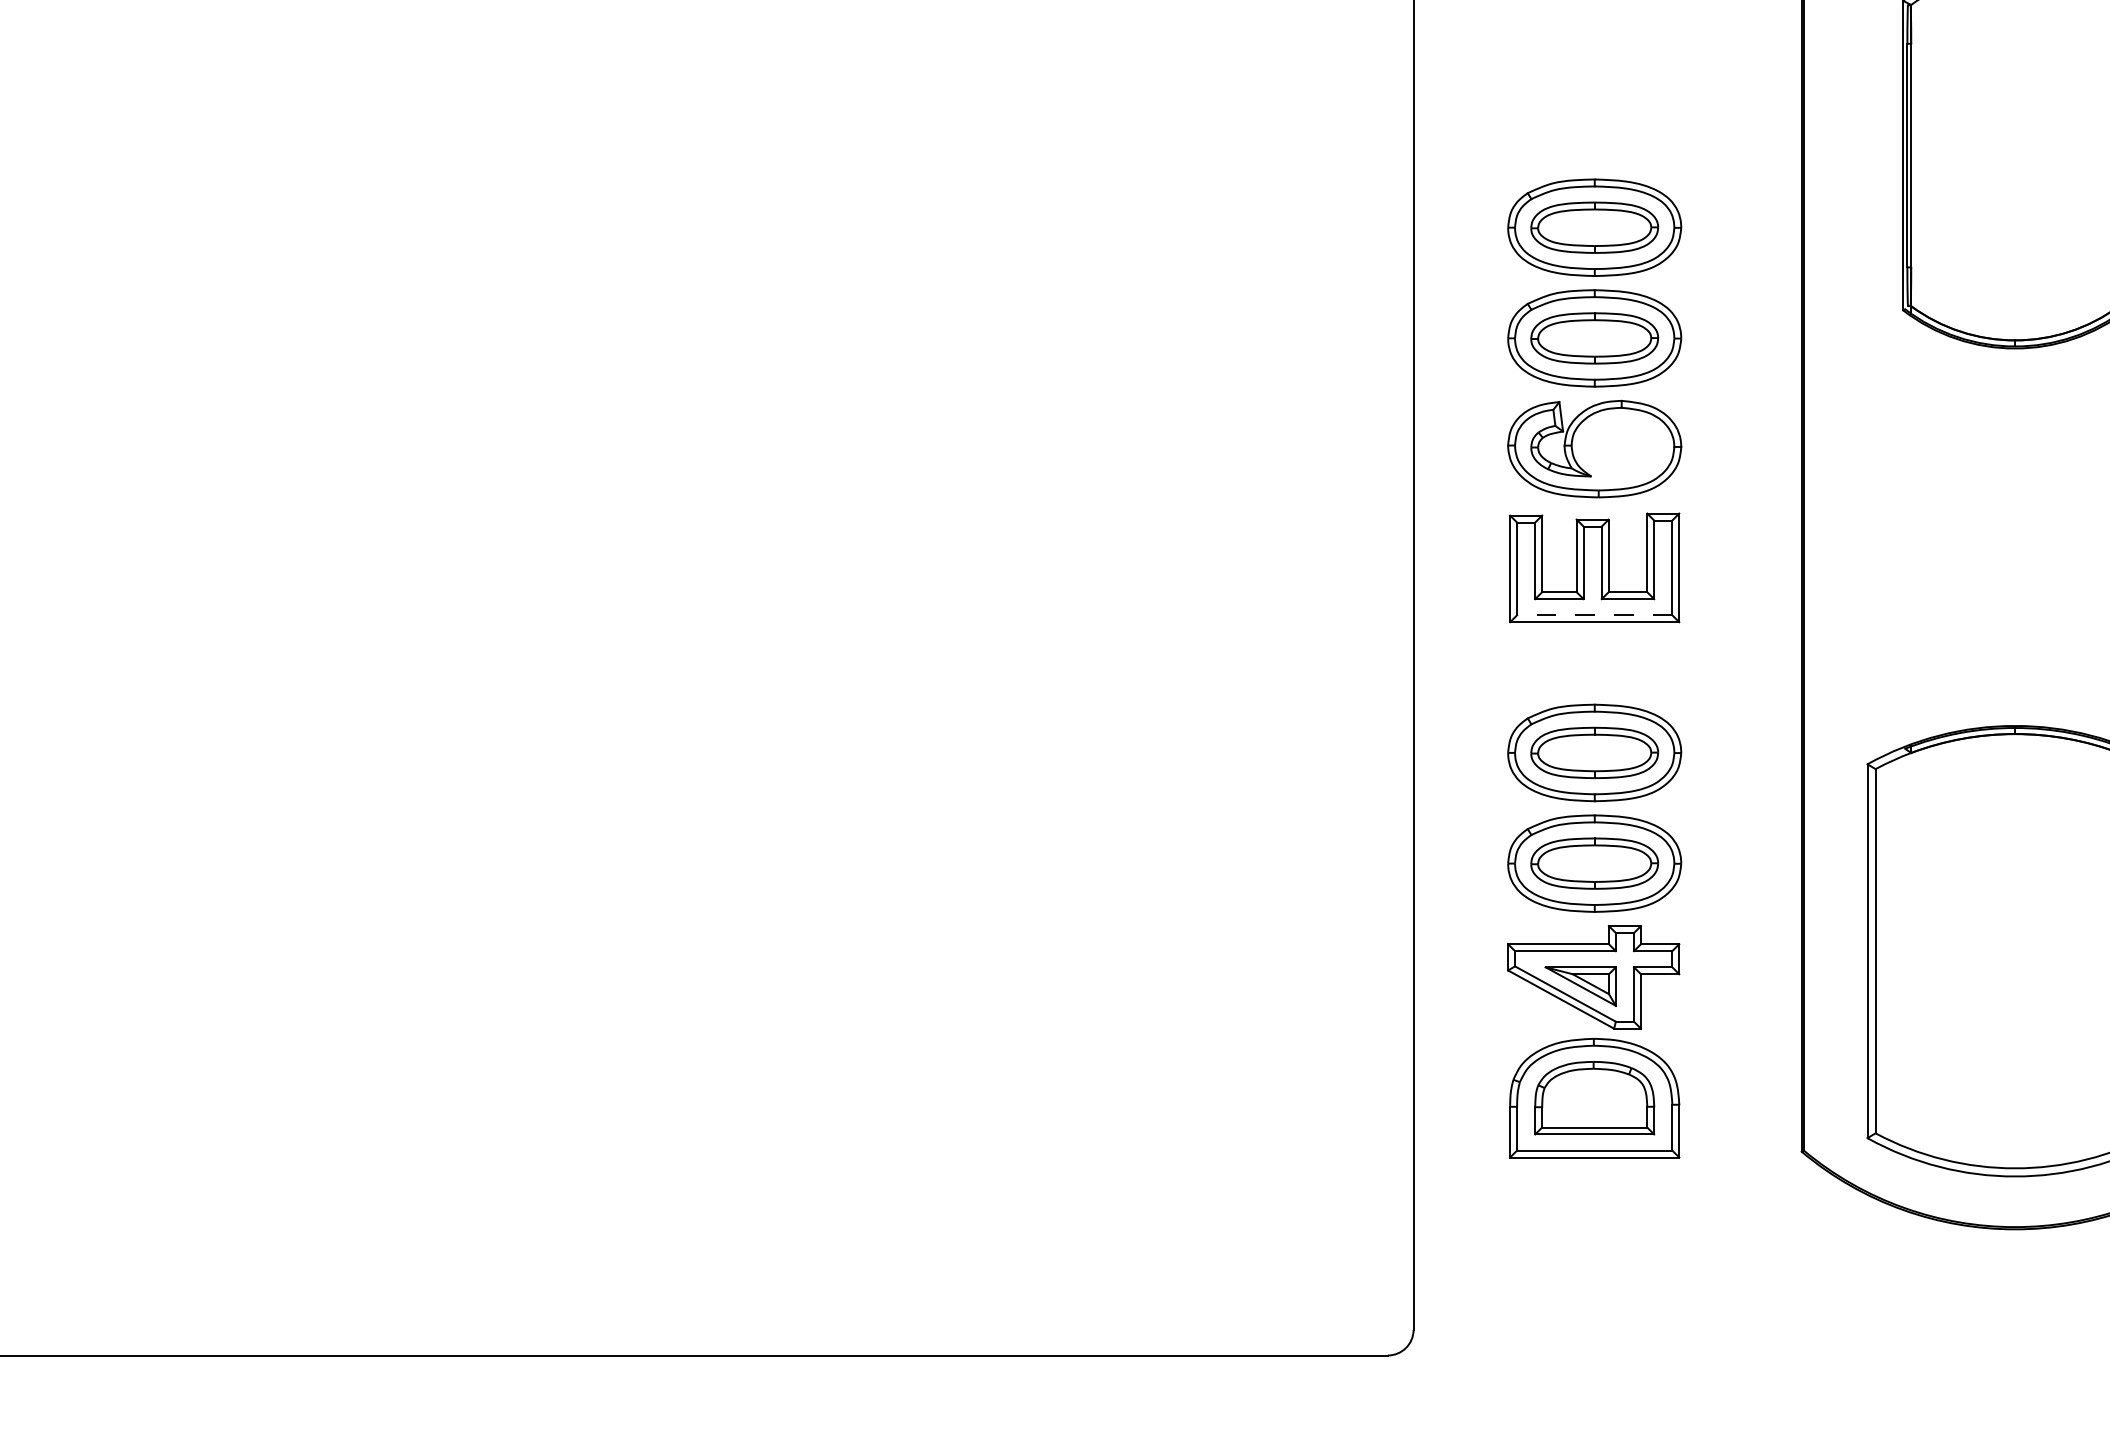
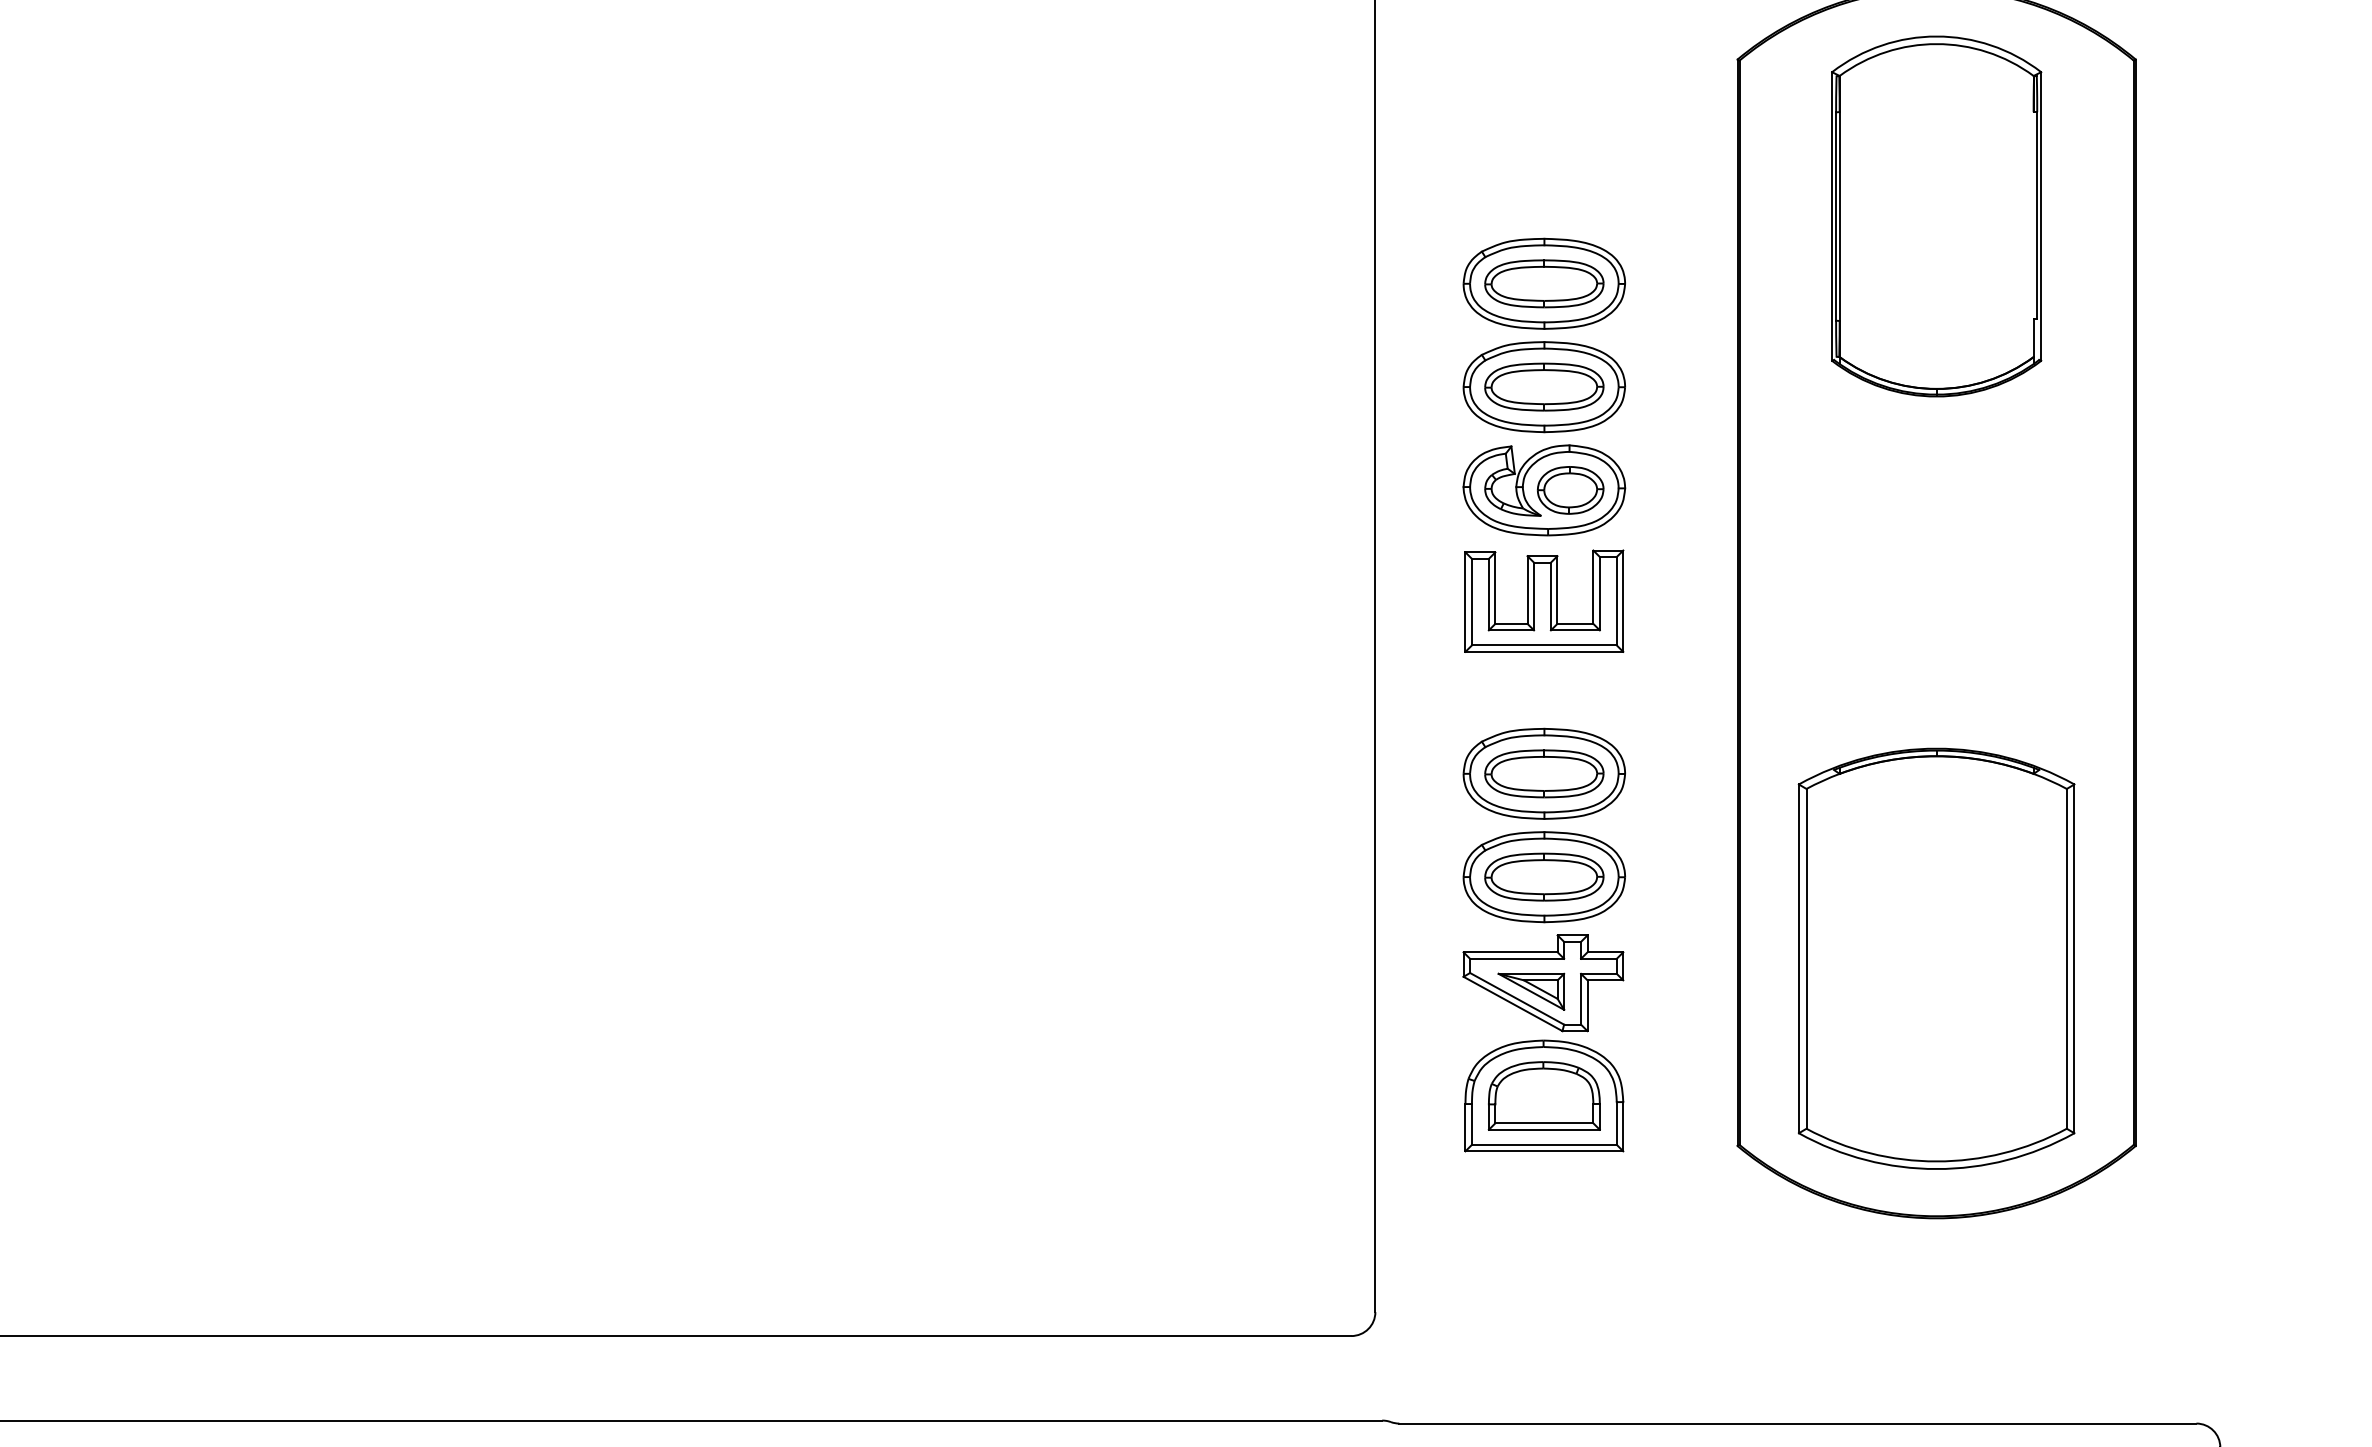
part: (1622, 449) -> (1570, 490), added
line: (1593, 615) -> (1543, 645), dashed -> solid

